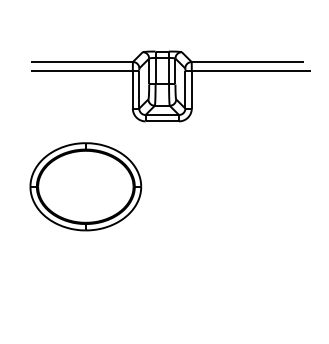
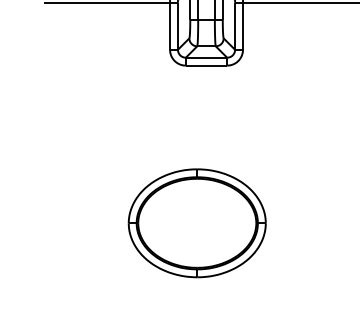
part: (85, 186) -> (196, 222), moved

